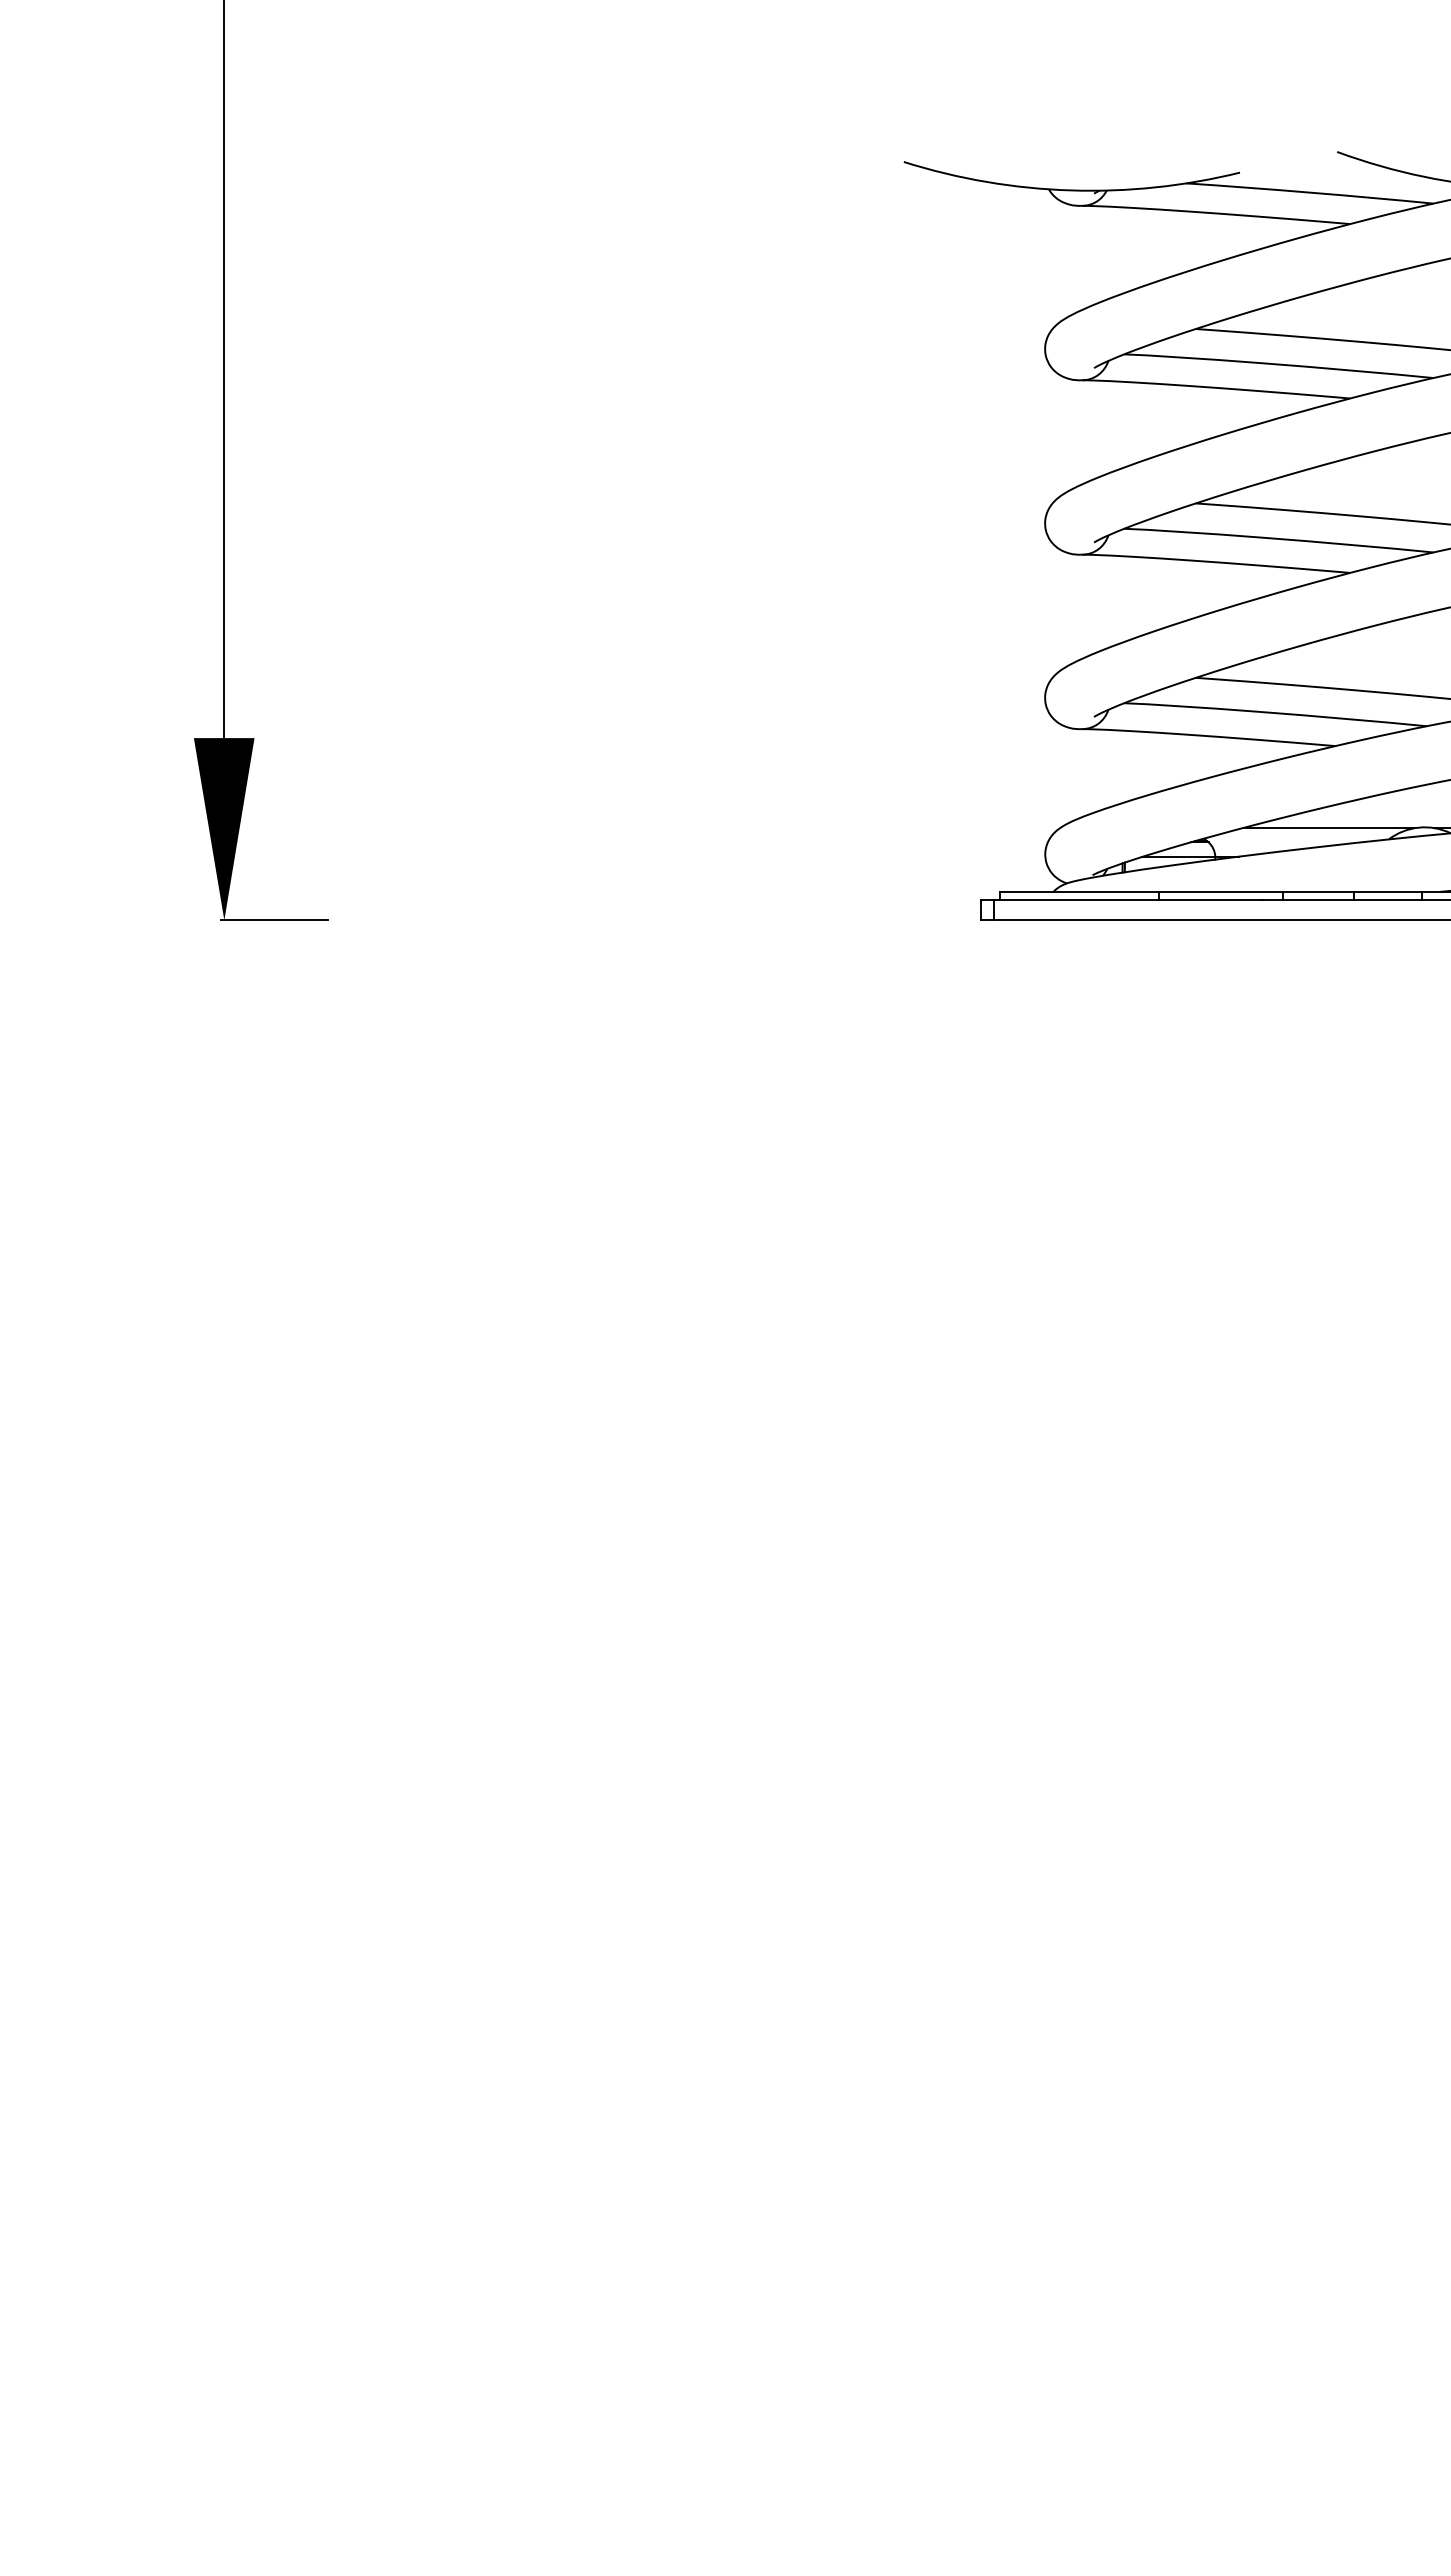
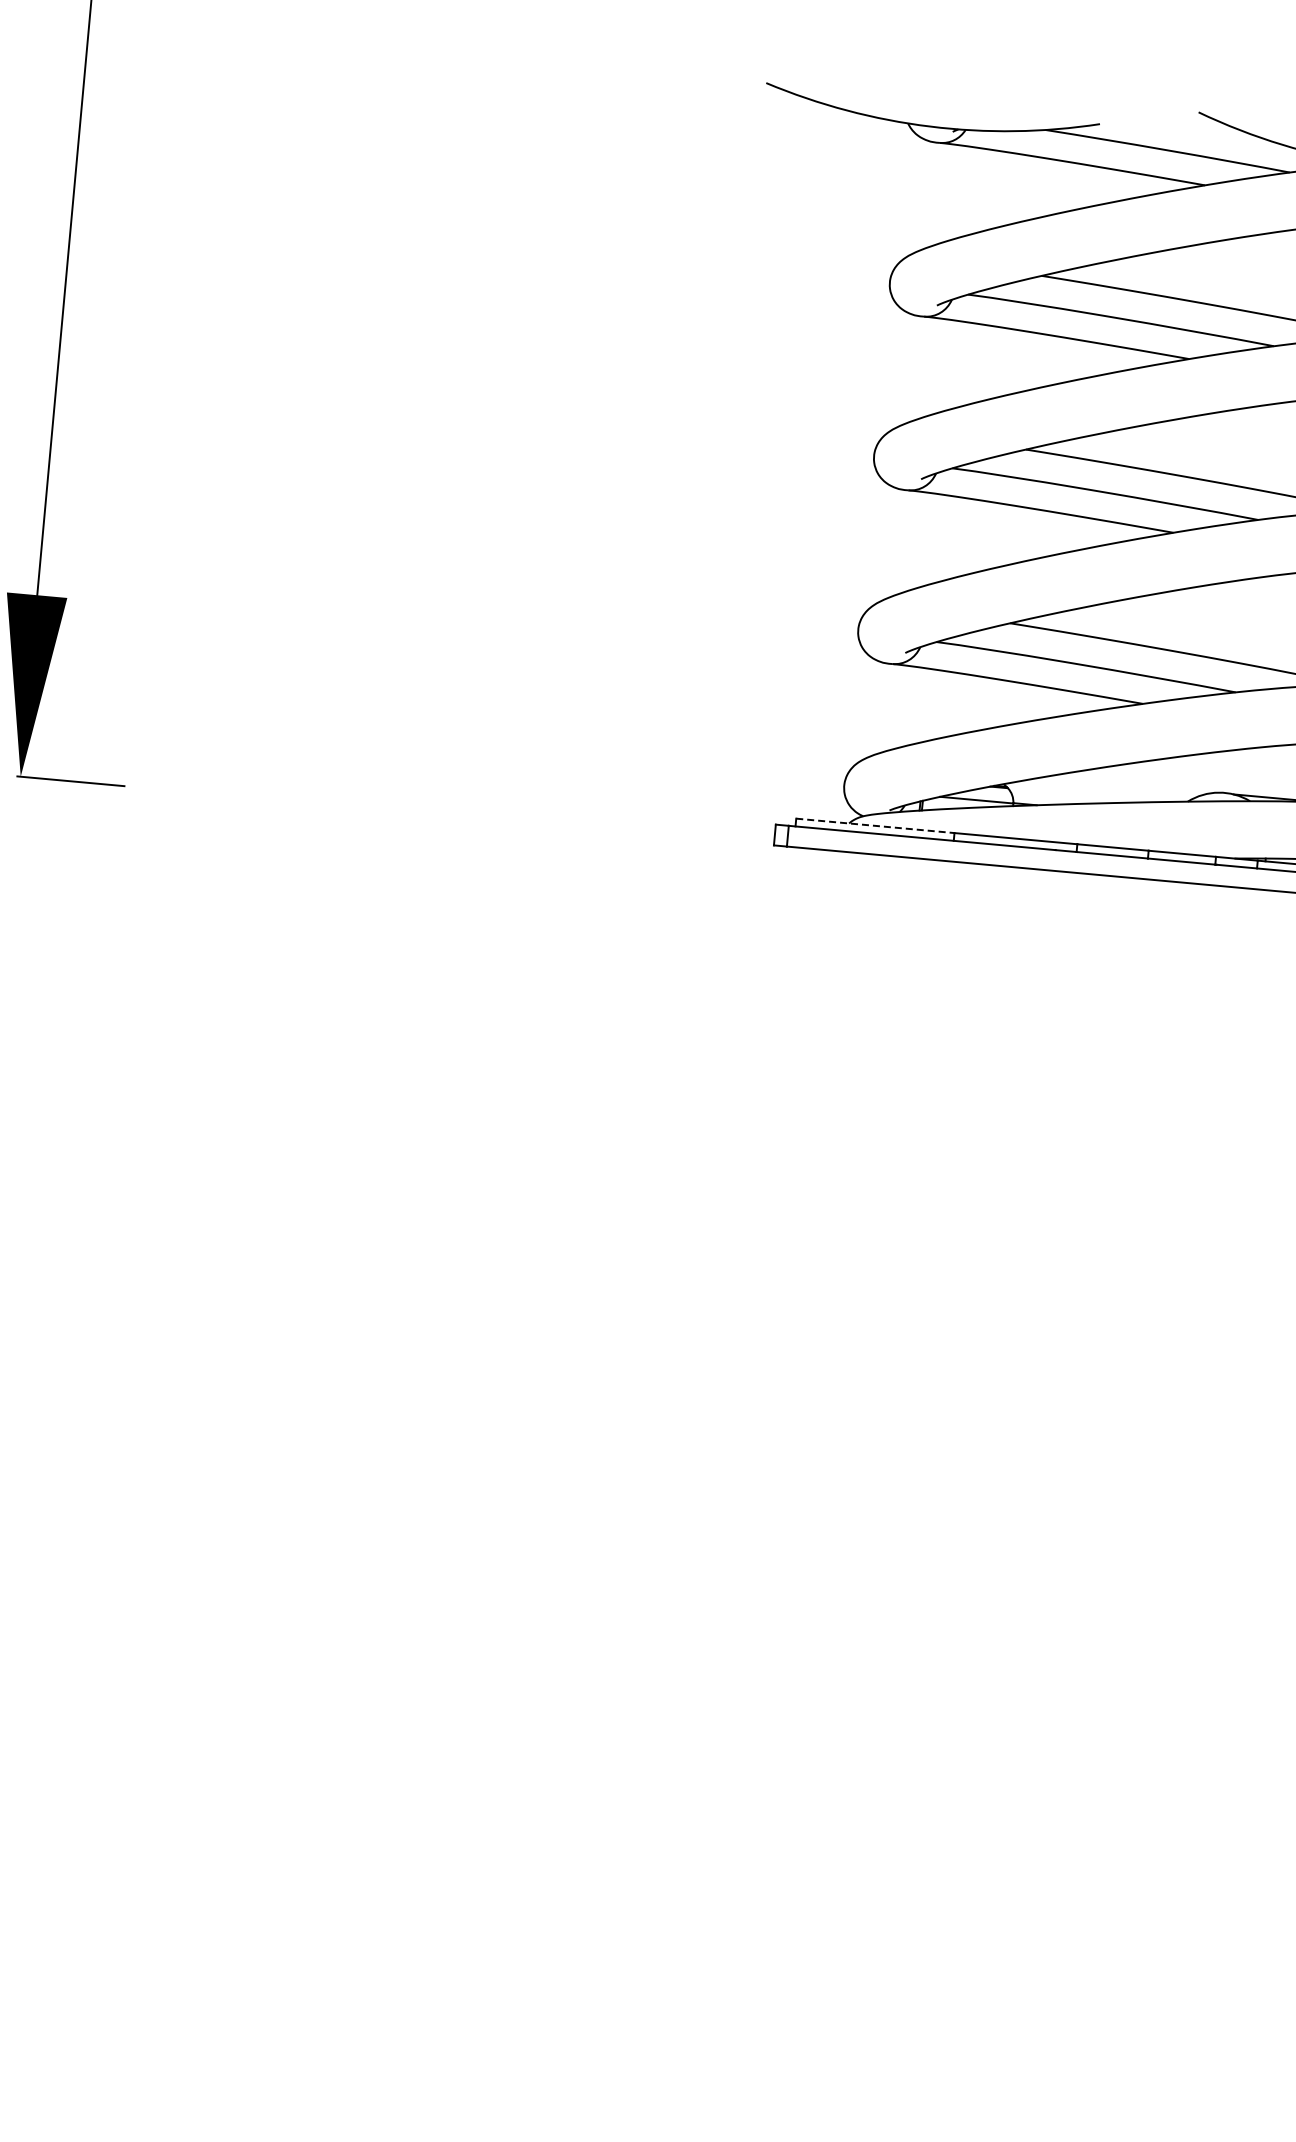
line: (1329, 828) -> (1129, 785), removed
line: (1080, 891) -> (876, 825), solid -> dashed

